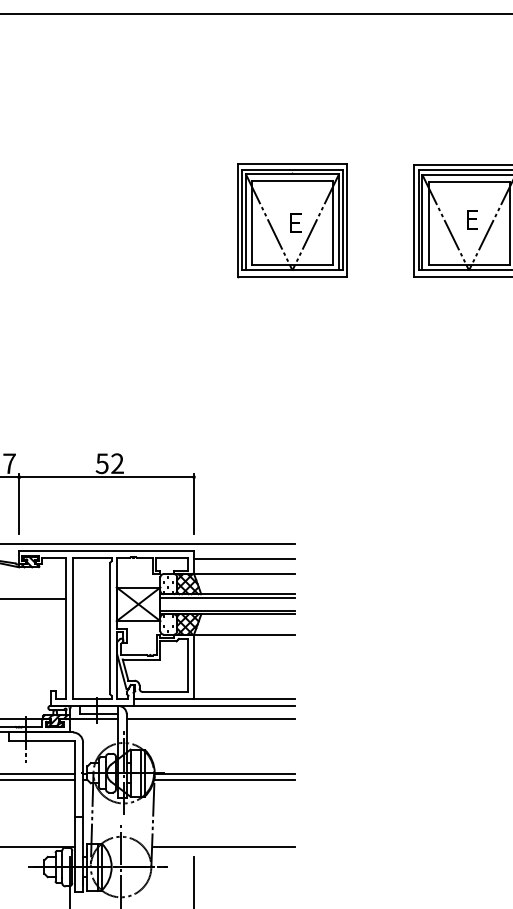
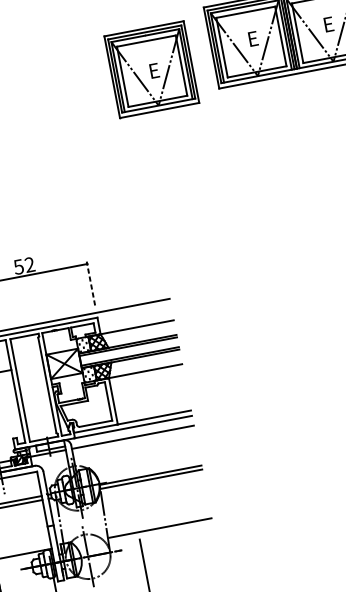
part: (292, 220) -> (151, 69), moved
line: (194, 503) -> (91, 283), solid -> dashed
line: (244, 558) -> (135, 316), removed

